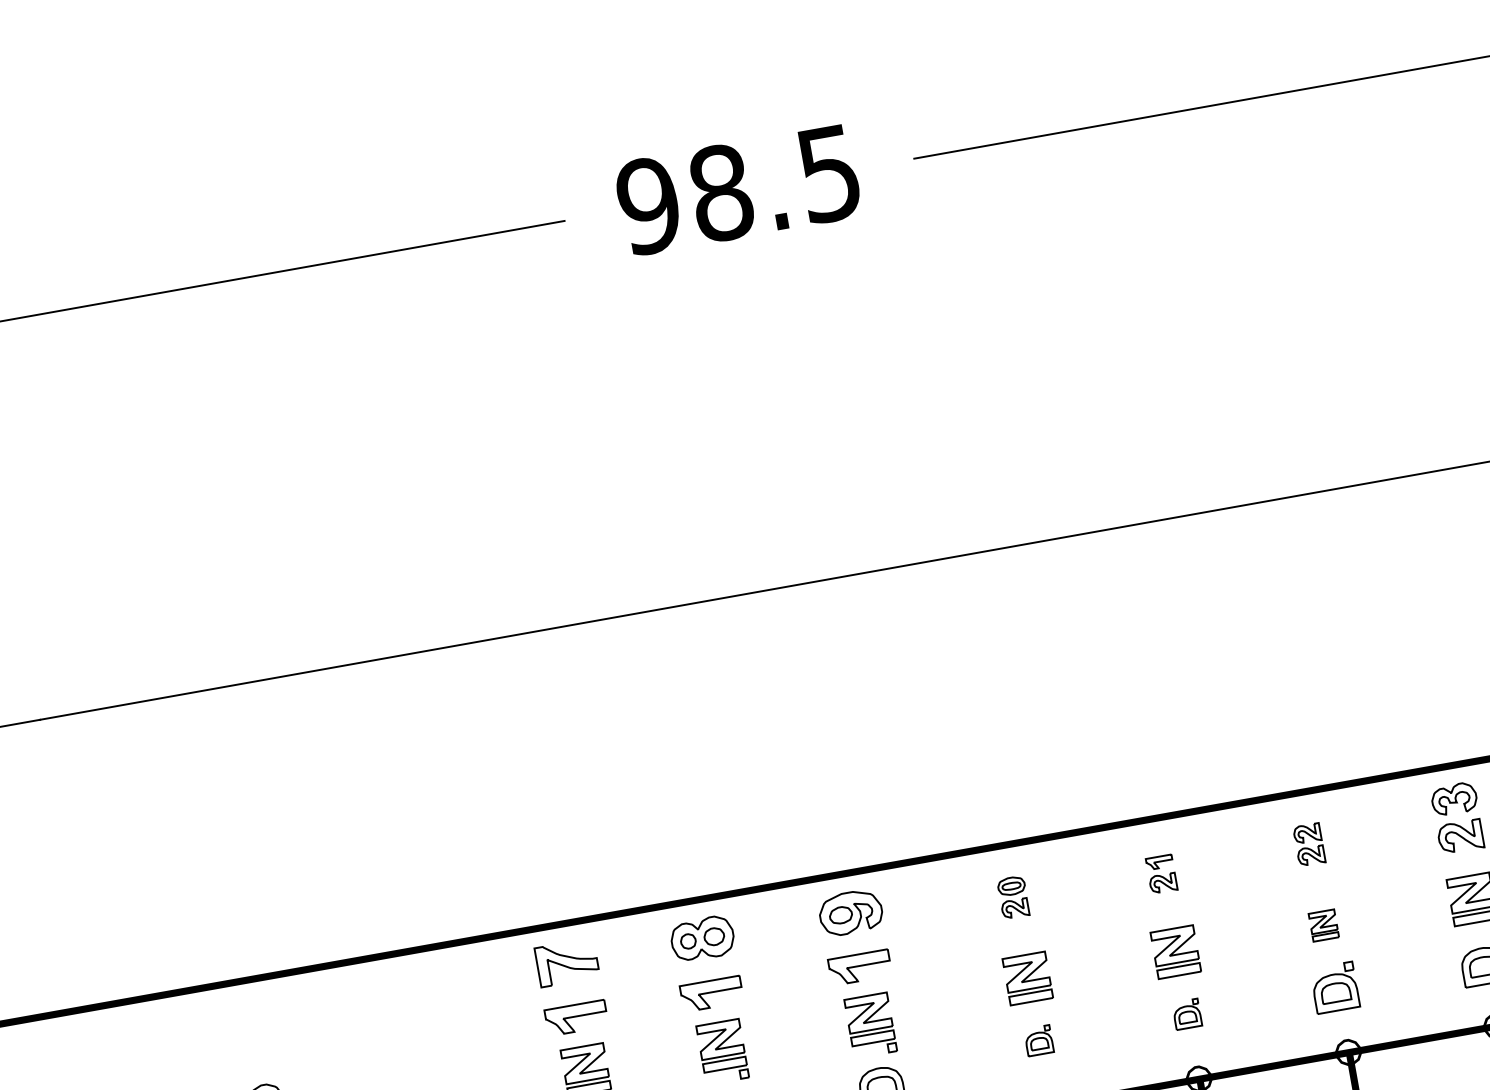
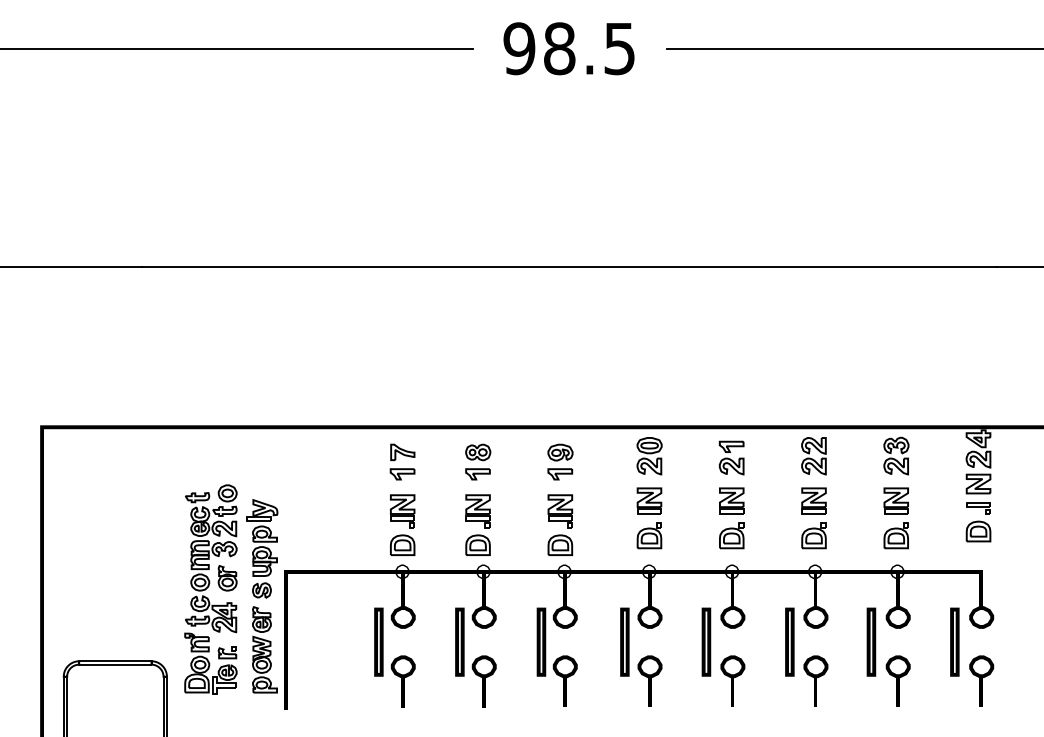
part: (1308, 845) -> (813, 456), size x1.67
part: (1161, 873) -> (731, 457), size x1.67
part: (1013, 897) -> (649, 456), size x1.67
part: (1322, 924) -> (813, 500), size x1.67
part: (854, 935) -> (560, 461), size x0.71
part: (707, 961) -> (478, 461), size x0.71
part: (570, 986) -> (402, 461), size x0.71
part: (1186, 1013) -> (731, 535), size x1.67
part: (1038, 1040) -> (649, 535), size x1.67

